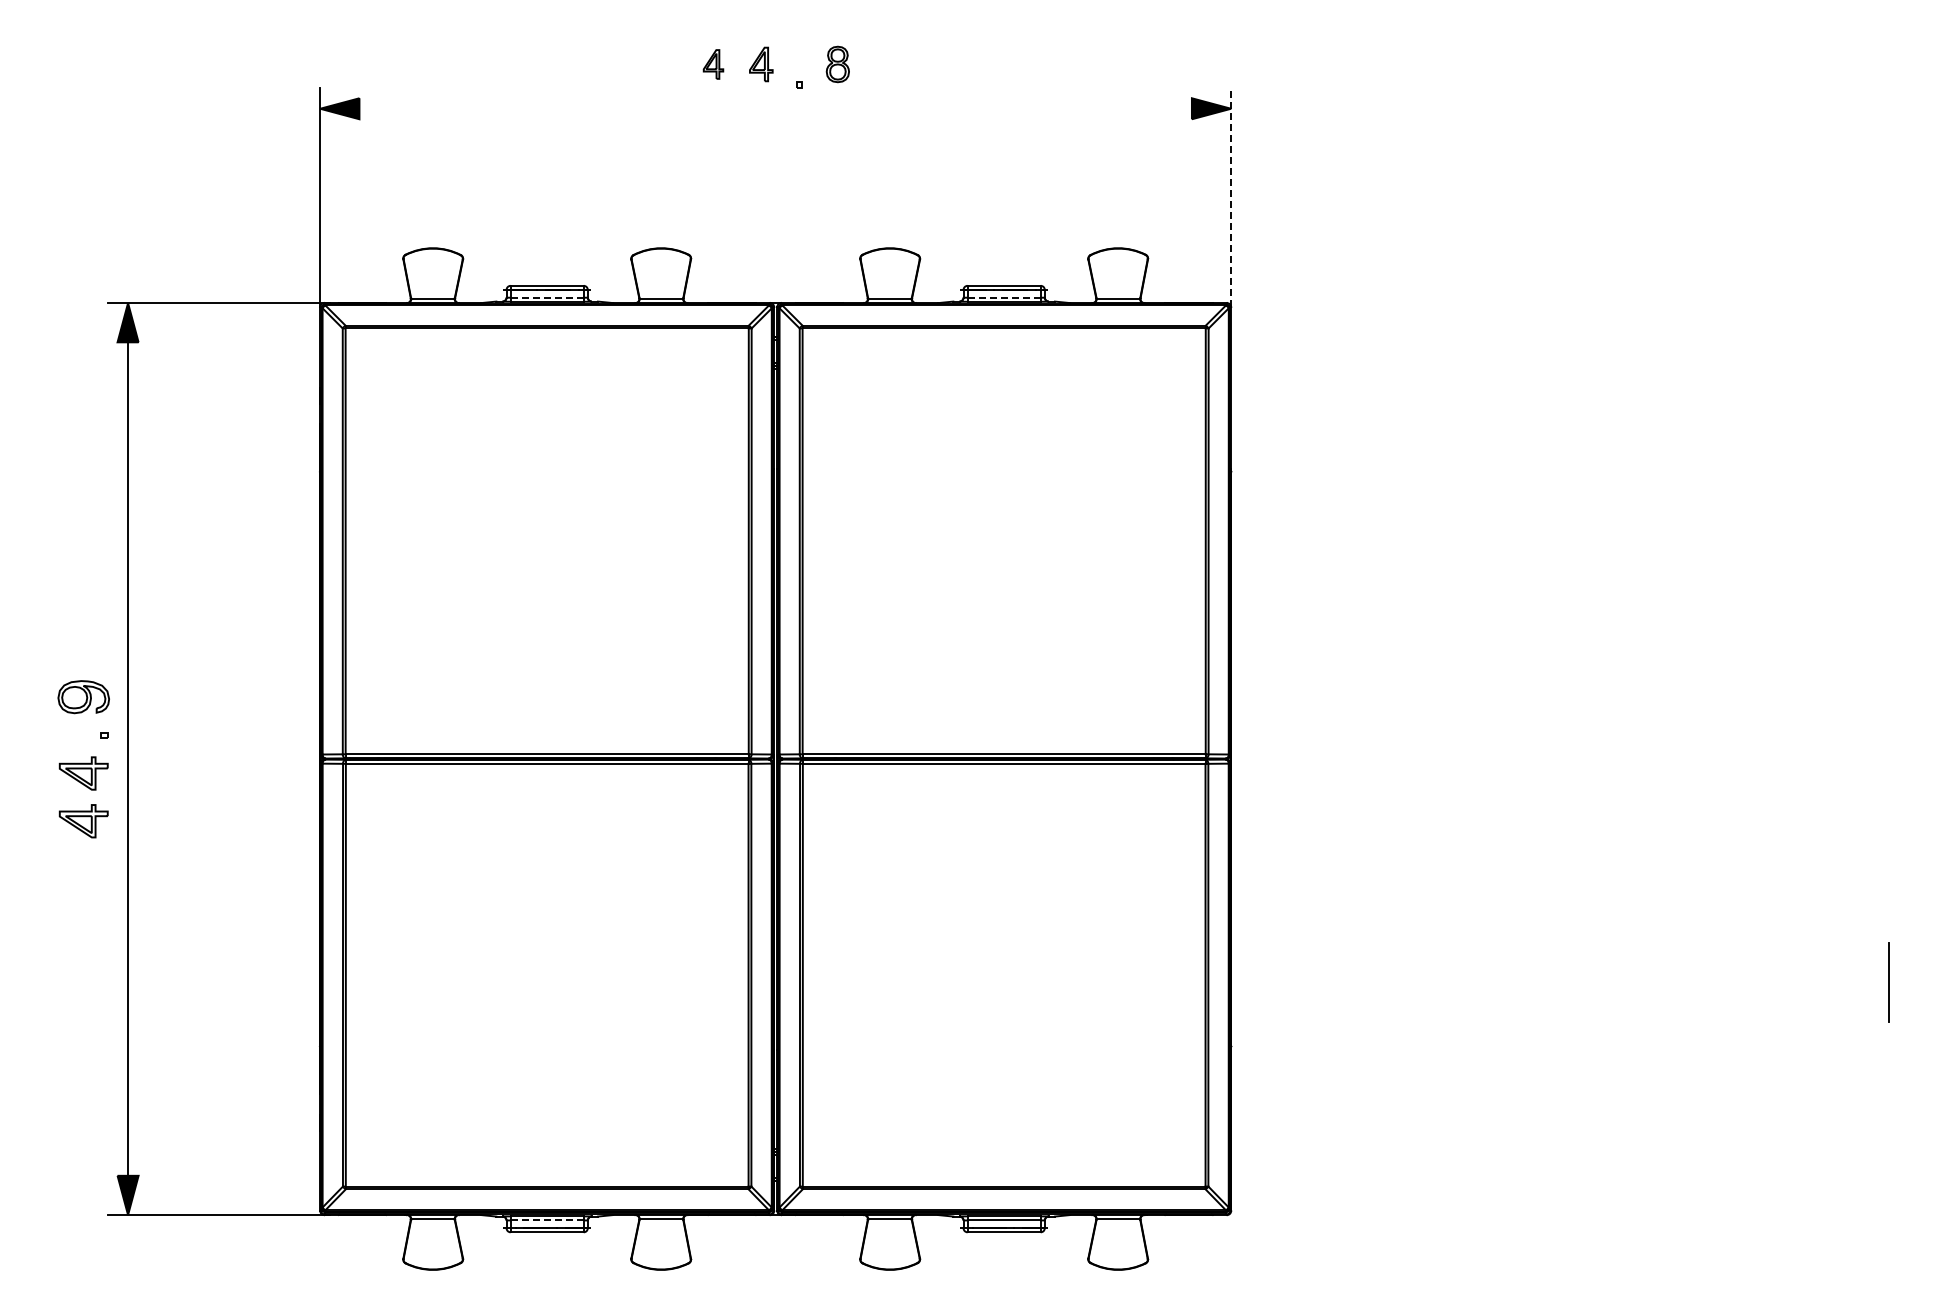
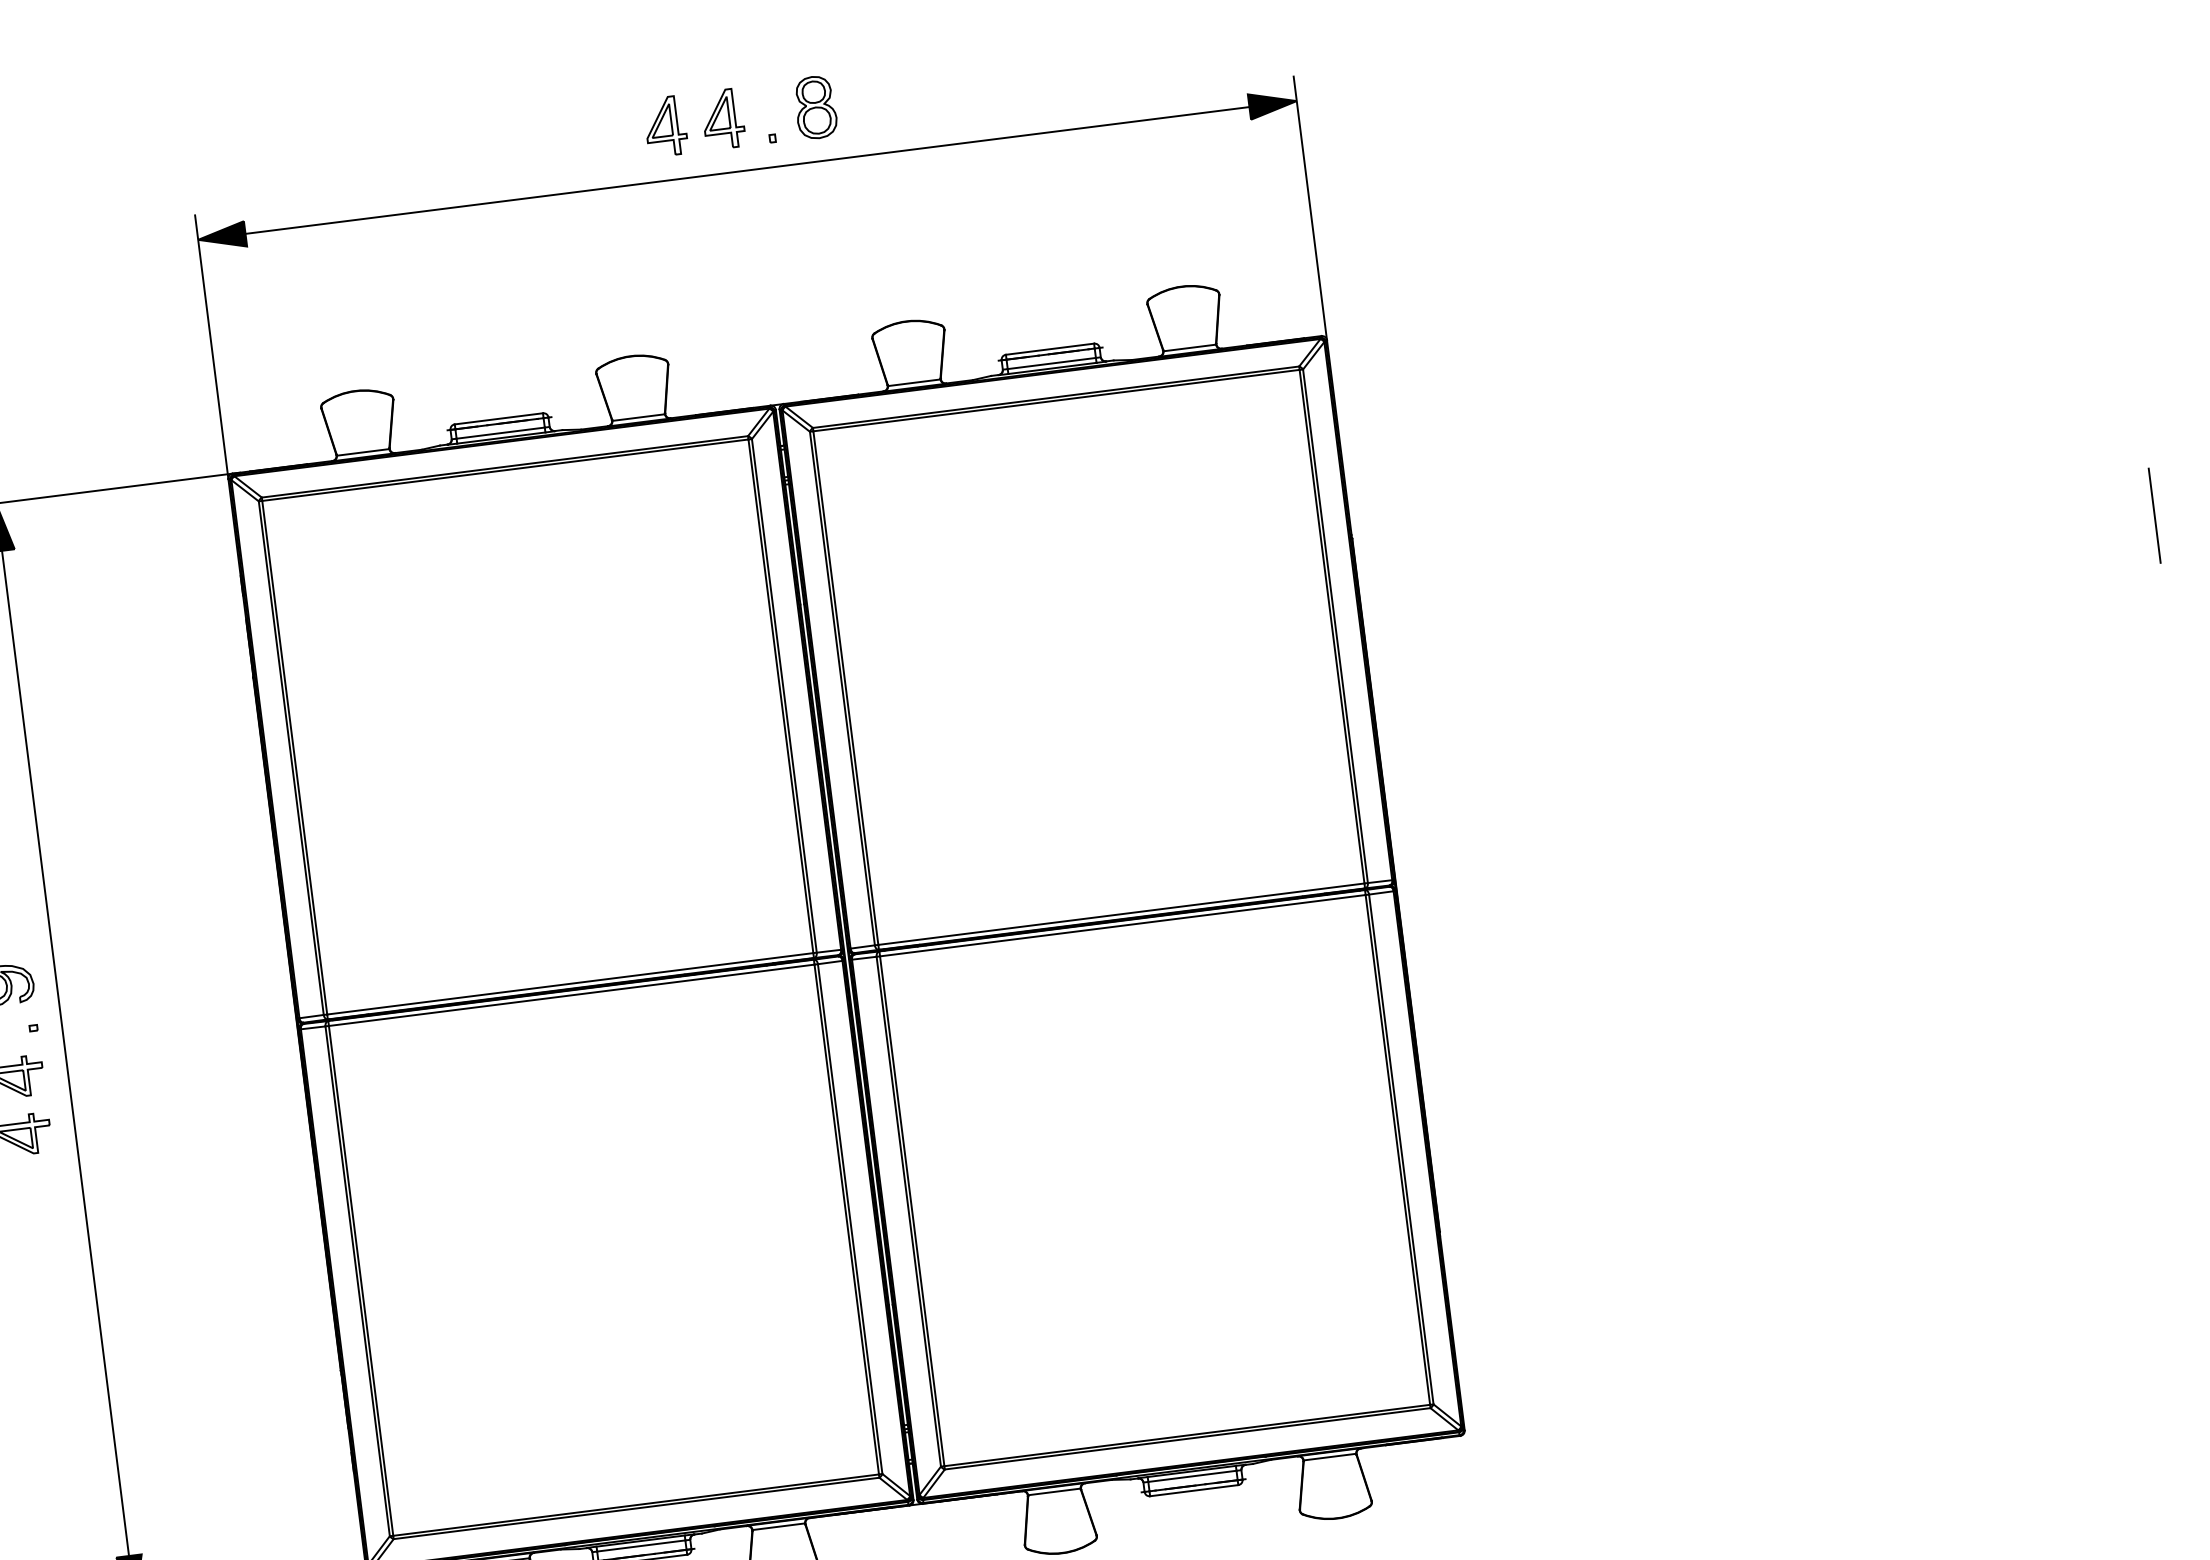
part: (713, 64) -> (665, 126), size x1.67
part: (761, 64) -> (723, 119), size x1.43
part: (837, 64) -> (815, 107), size x1.43
line: (775, 108) -> (747, 170), added
line: (1231, 197) -> (1310, 208), dashed -> solid
line: (547, 297) -> (501, 432), dashed -> solid
line: (1004, 297) -> (1052, 363), dashed -> solid
line: (1888, 535) -> (2154, 515), added
line: (547, 1220) -> (641, 1545), dashed -> solid

